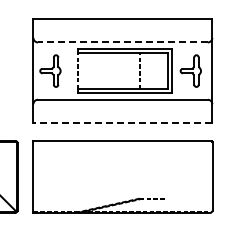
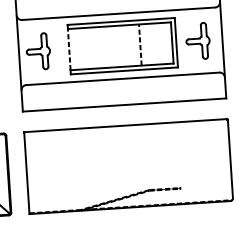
line: (122, 42) -> (118, 13), dashed -> solid
line: (122, 122) -> (124, 104), dashed -> solid

